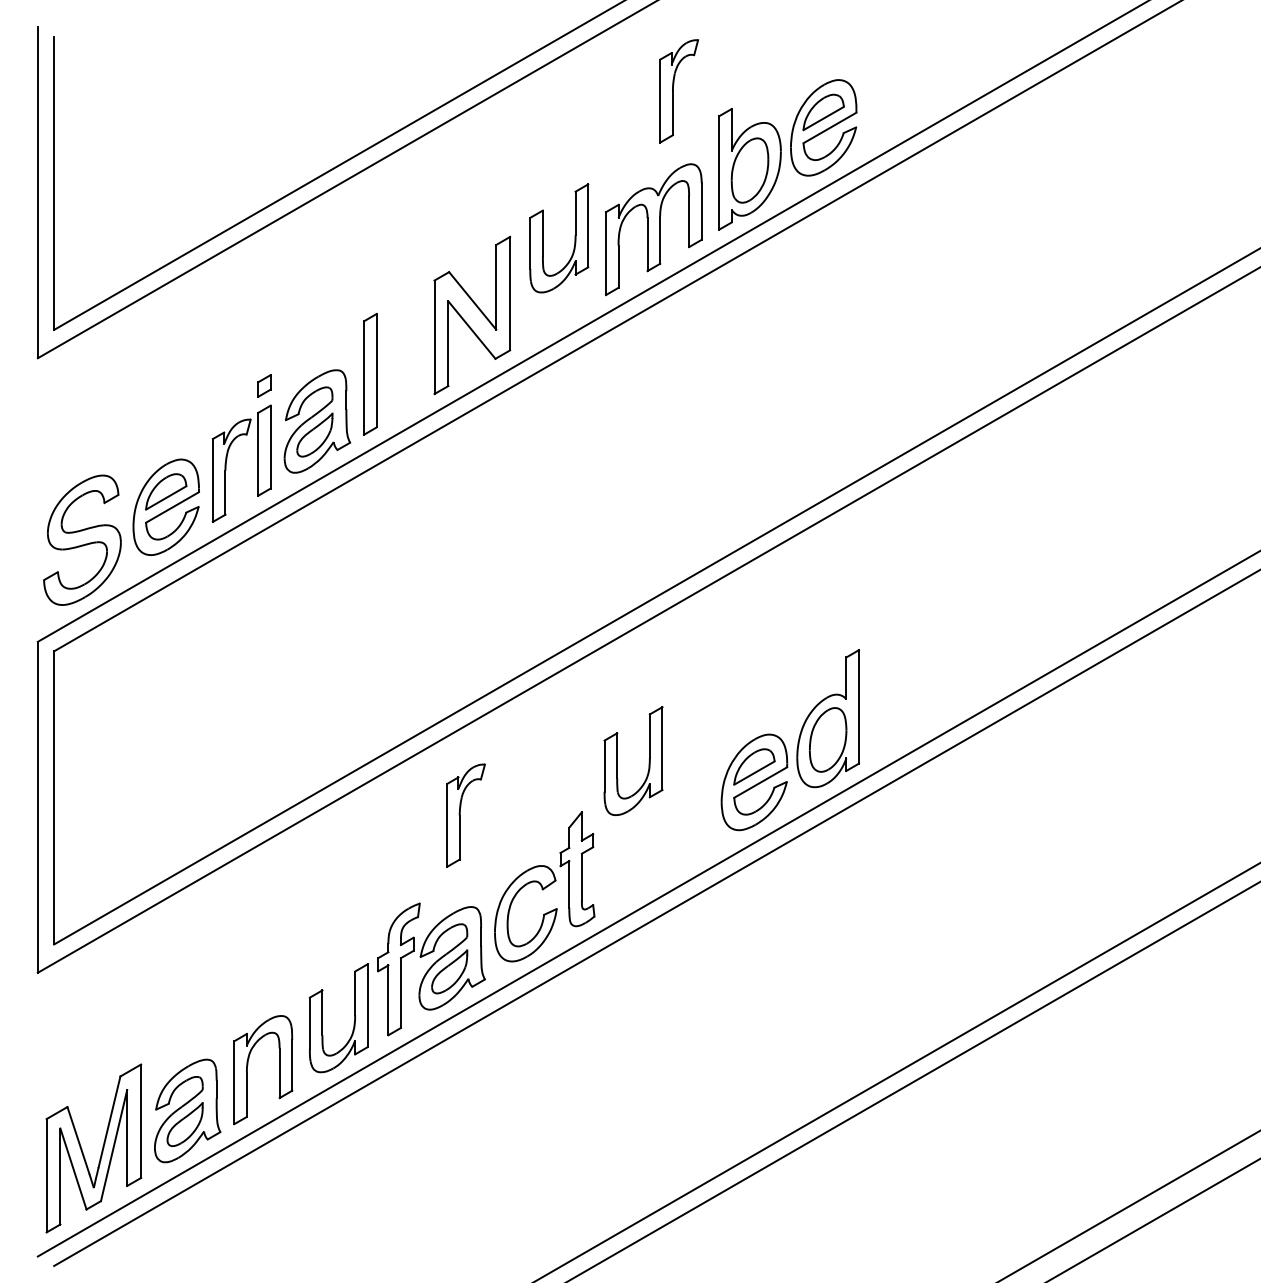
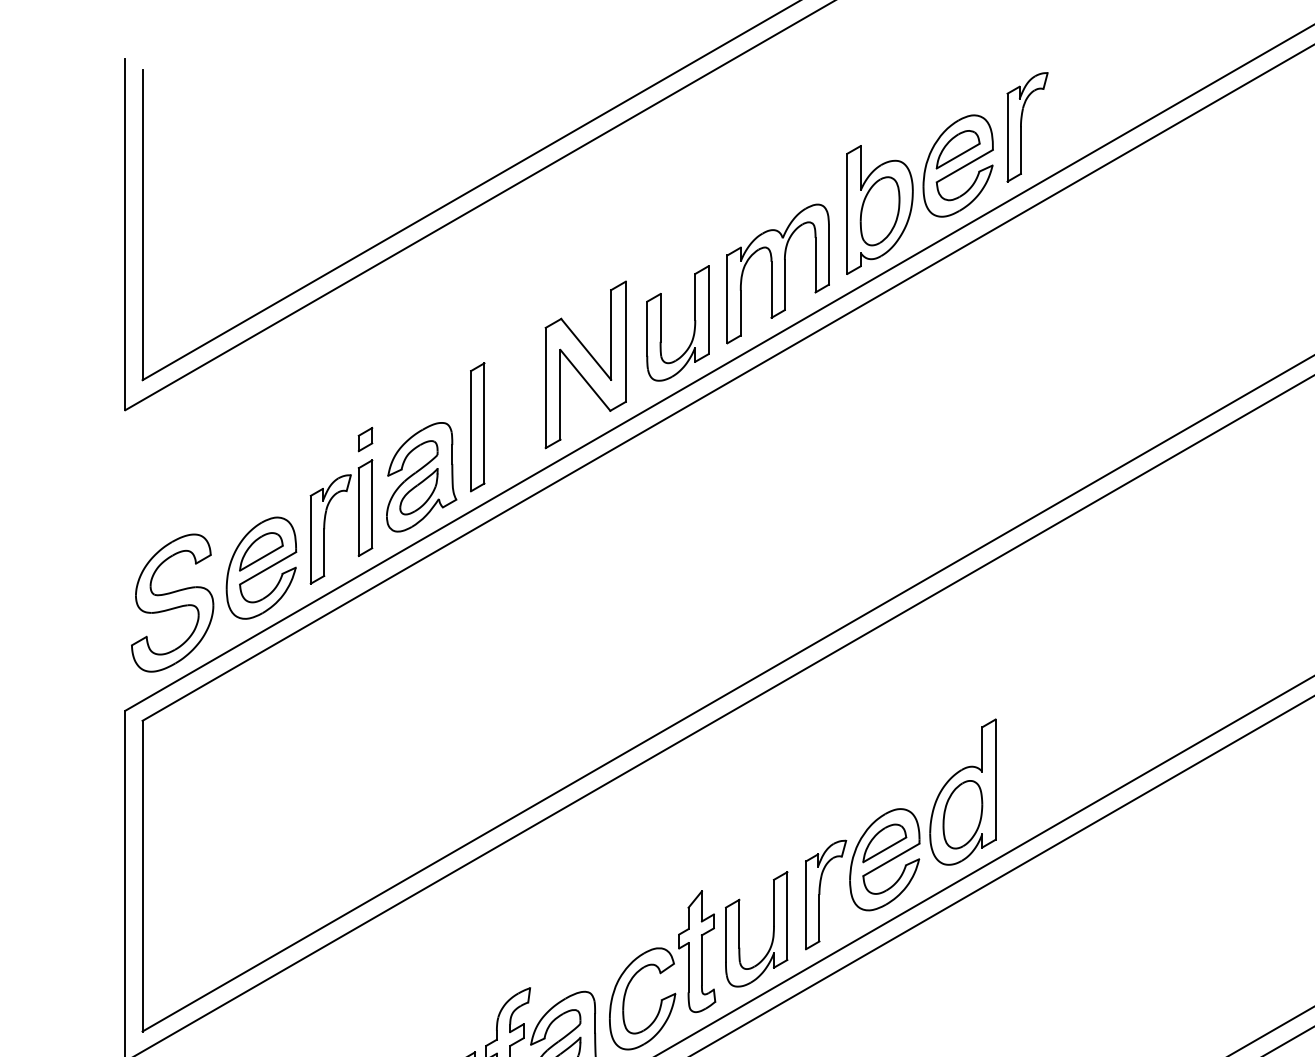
part: (679, 91) -> (1027, 127), moved
part: (574, 238) -> (694, 323), moved
part: (648, 762) -> (772, 930), moved
part: (465, 815) -> (825, 894), moved

